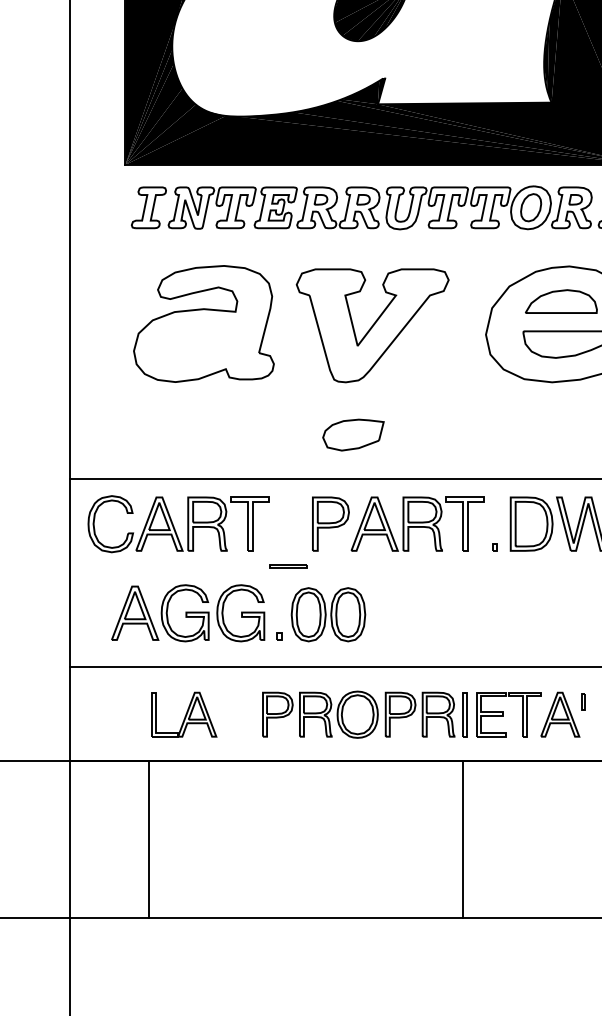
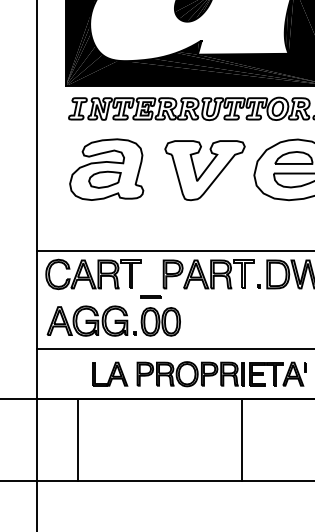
part: (371, 325) -> (204, 170), moved
part: (352, 434) -> (104, 179), moved
part: (237, 612) -> (113, 320), moved
part: (184, 713) -> (110, 373), moved

